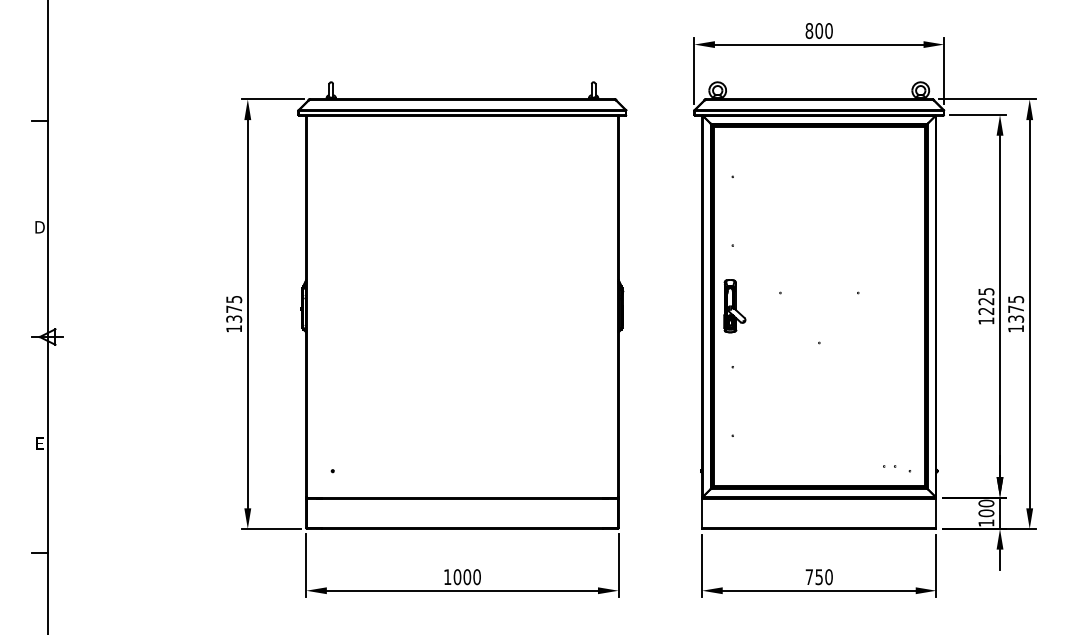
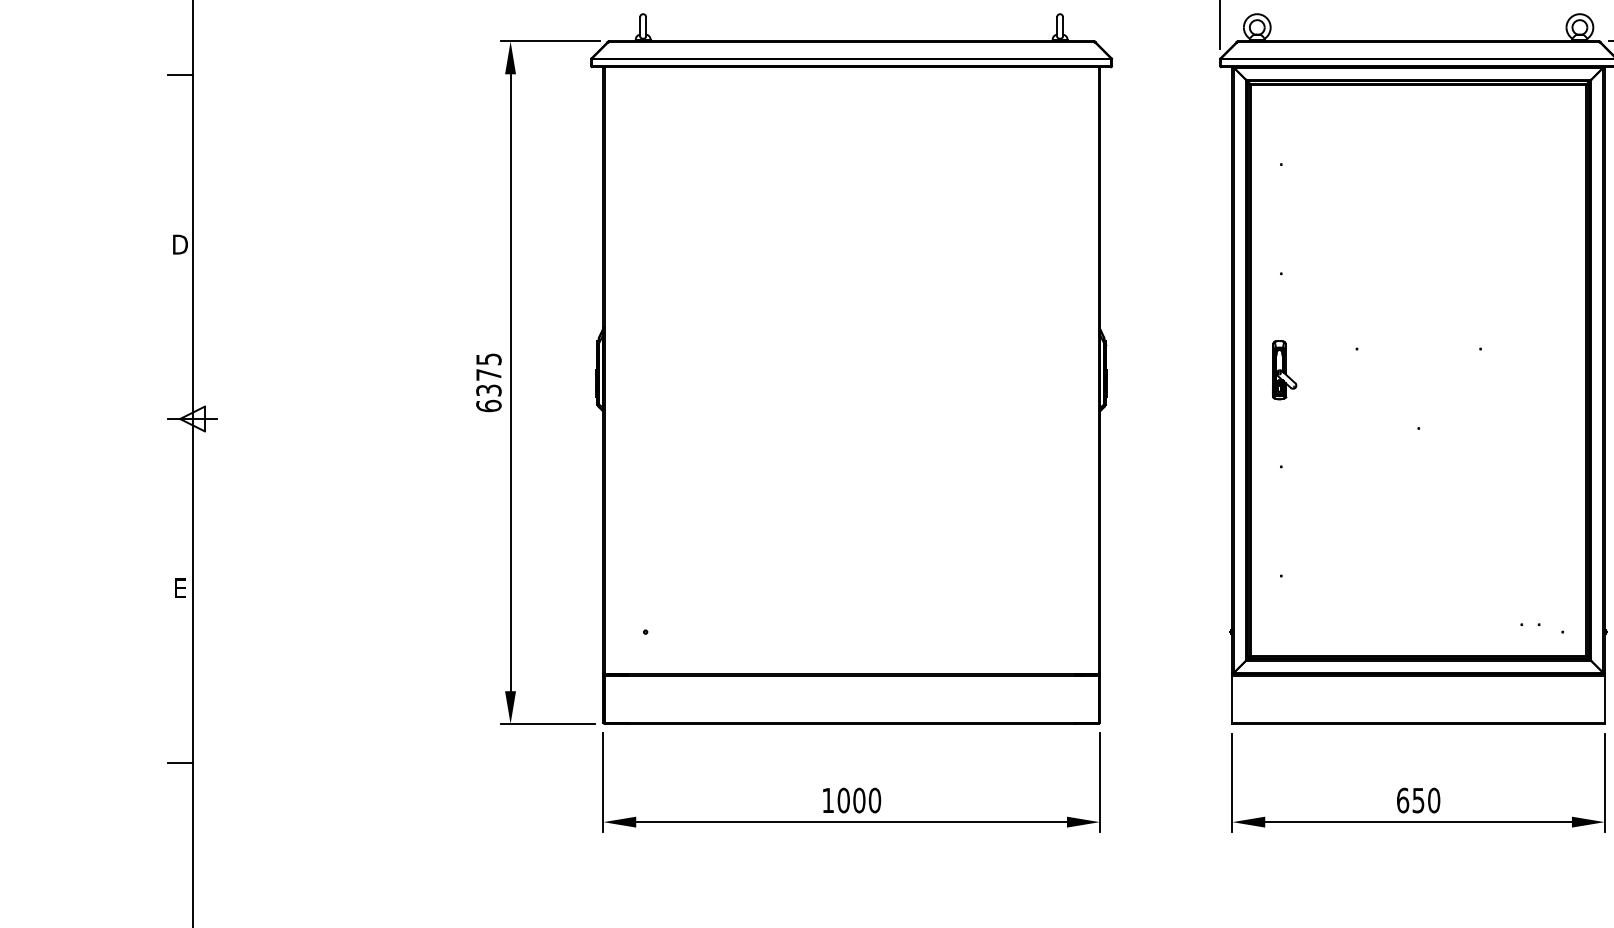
part: (734, 306) -> (1283, 370), size x0.7
text: (234, 328) -> (489, 405), 1375 -> 6375
text: (809, 577) -> (1403, 801), 750 -> 650

